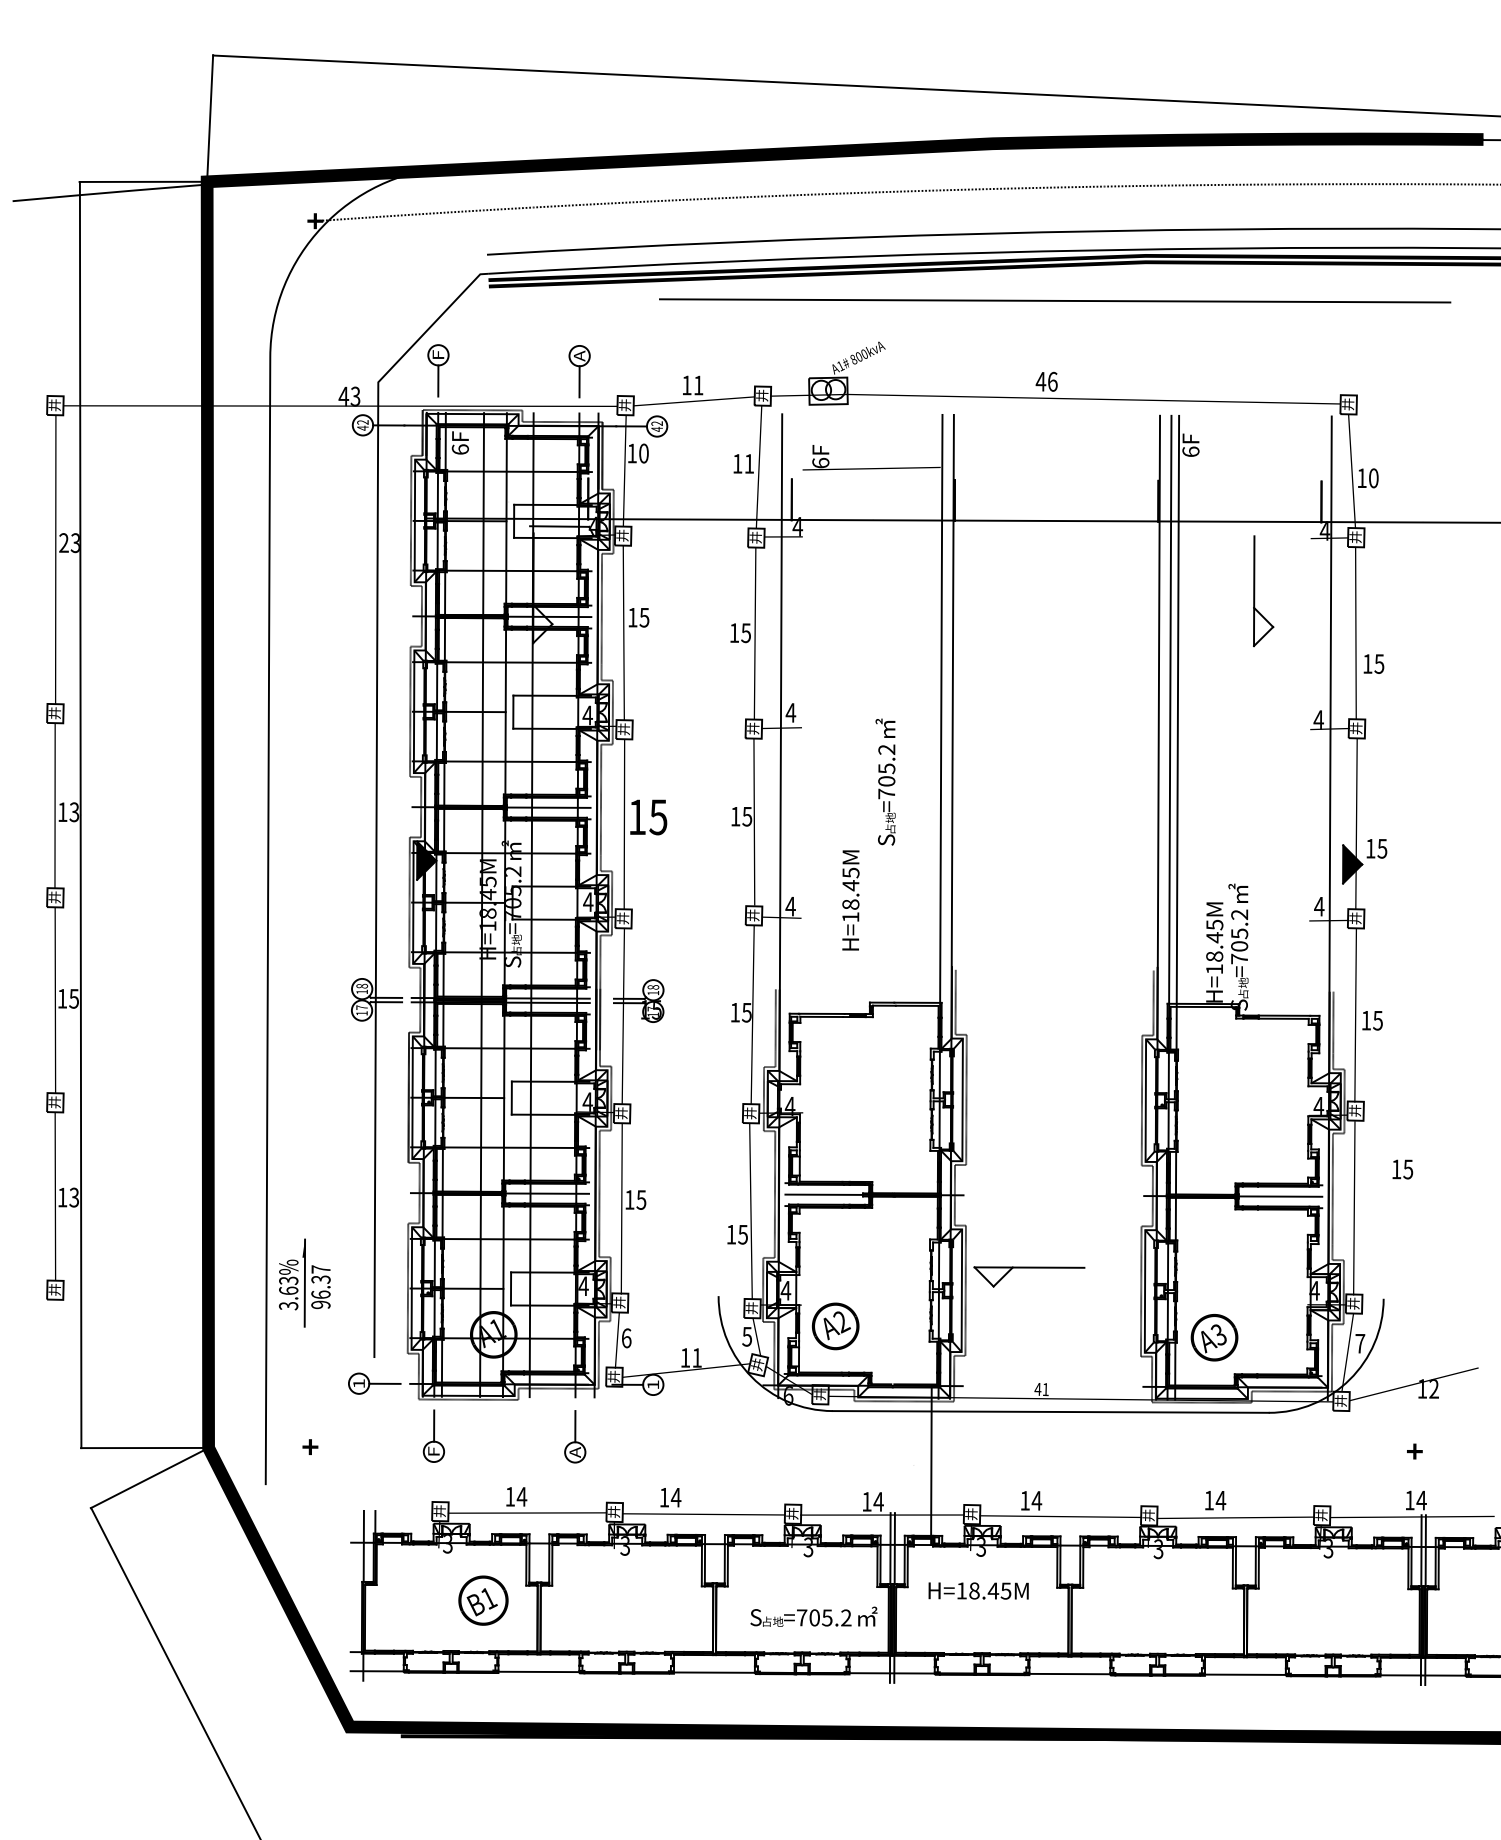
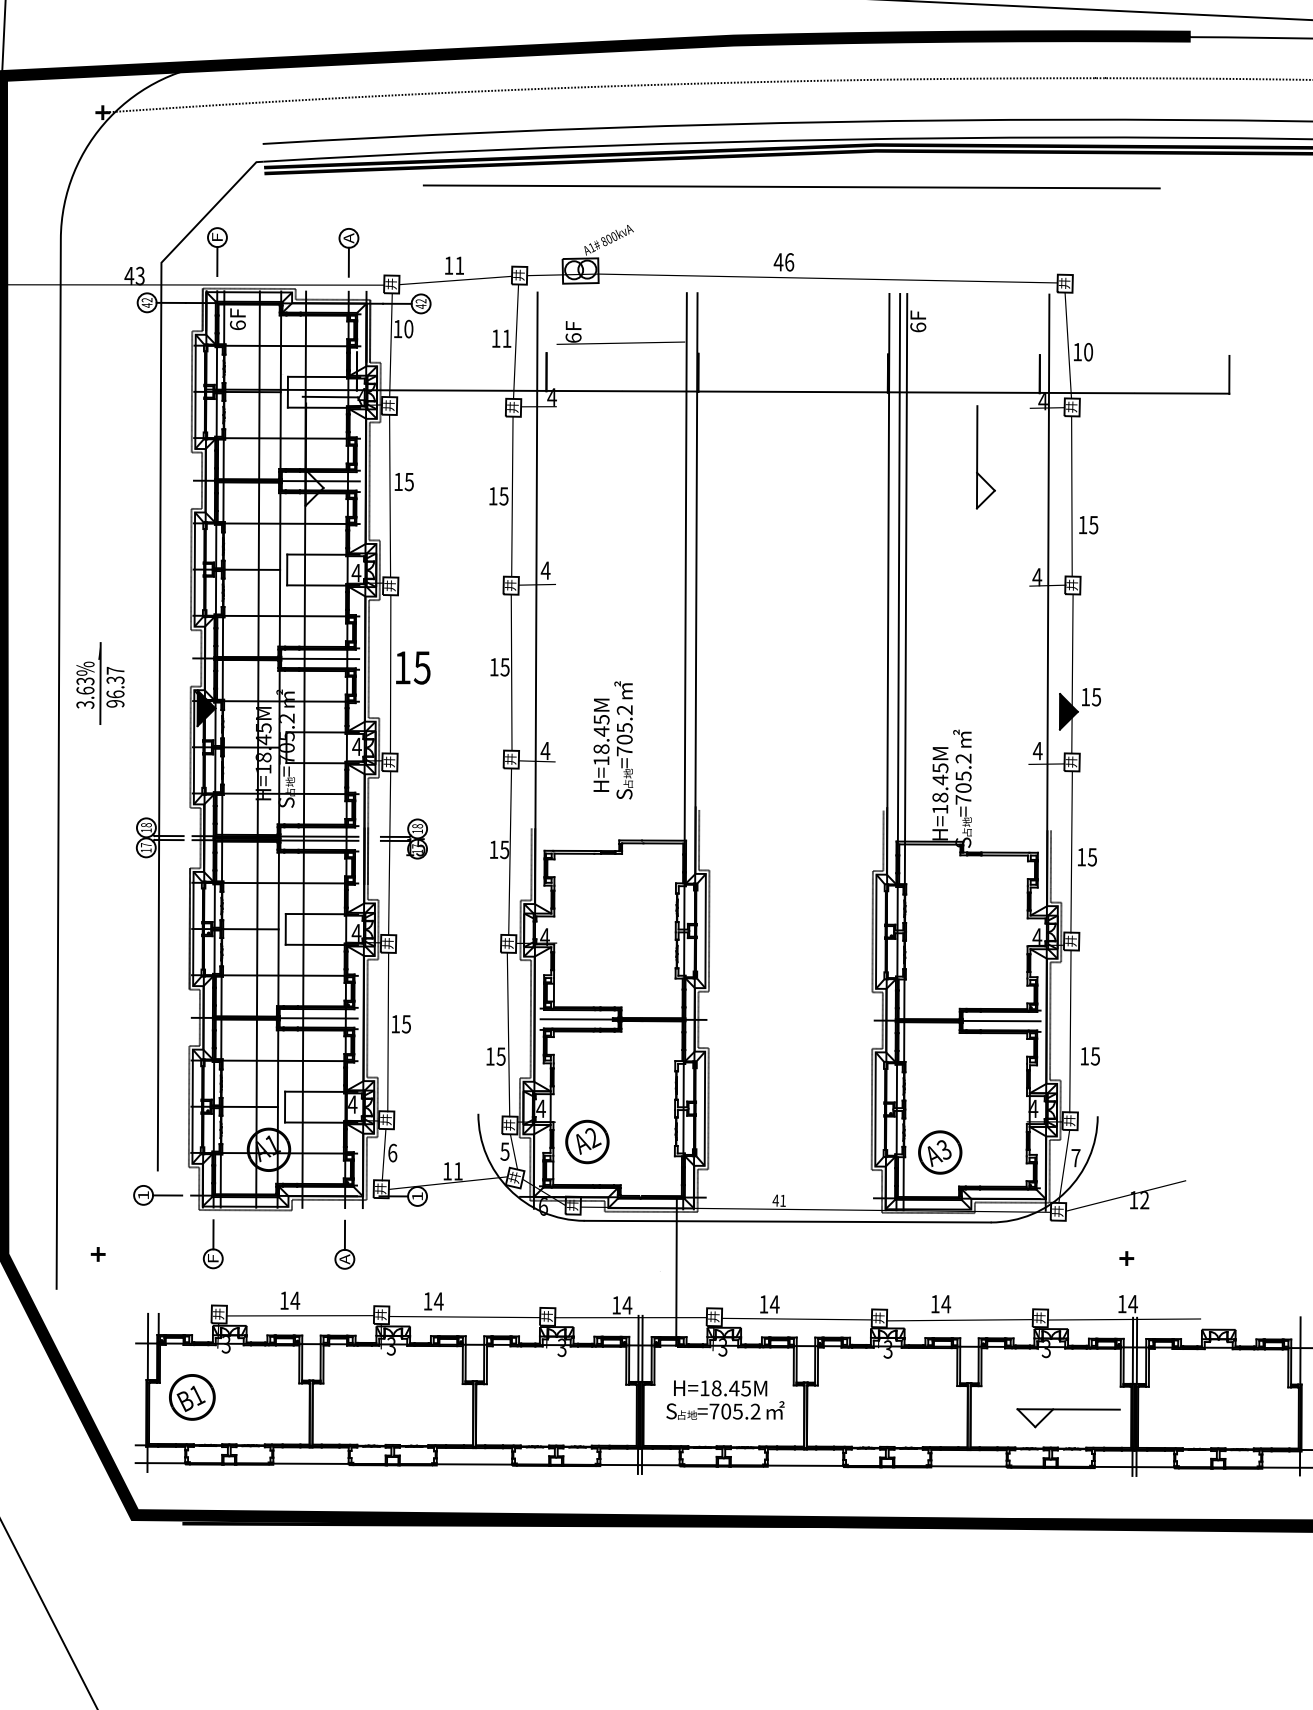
text: (885, 781) -> (623, 739), moved
text: (1402, 1169) -> (1090, 1056), moved
part: (1029, 1268) -> (1068, 1410), moved
part: (304, 1282) -> (100, 682), moved
text: (483, 1600) -> (192, 1397), moved
text: (813, 1616) -> (725, 1410), moved

